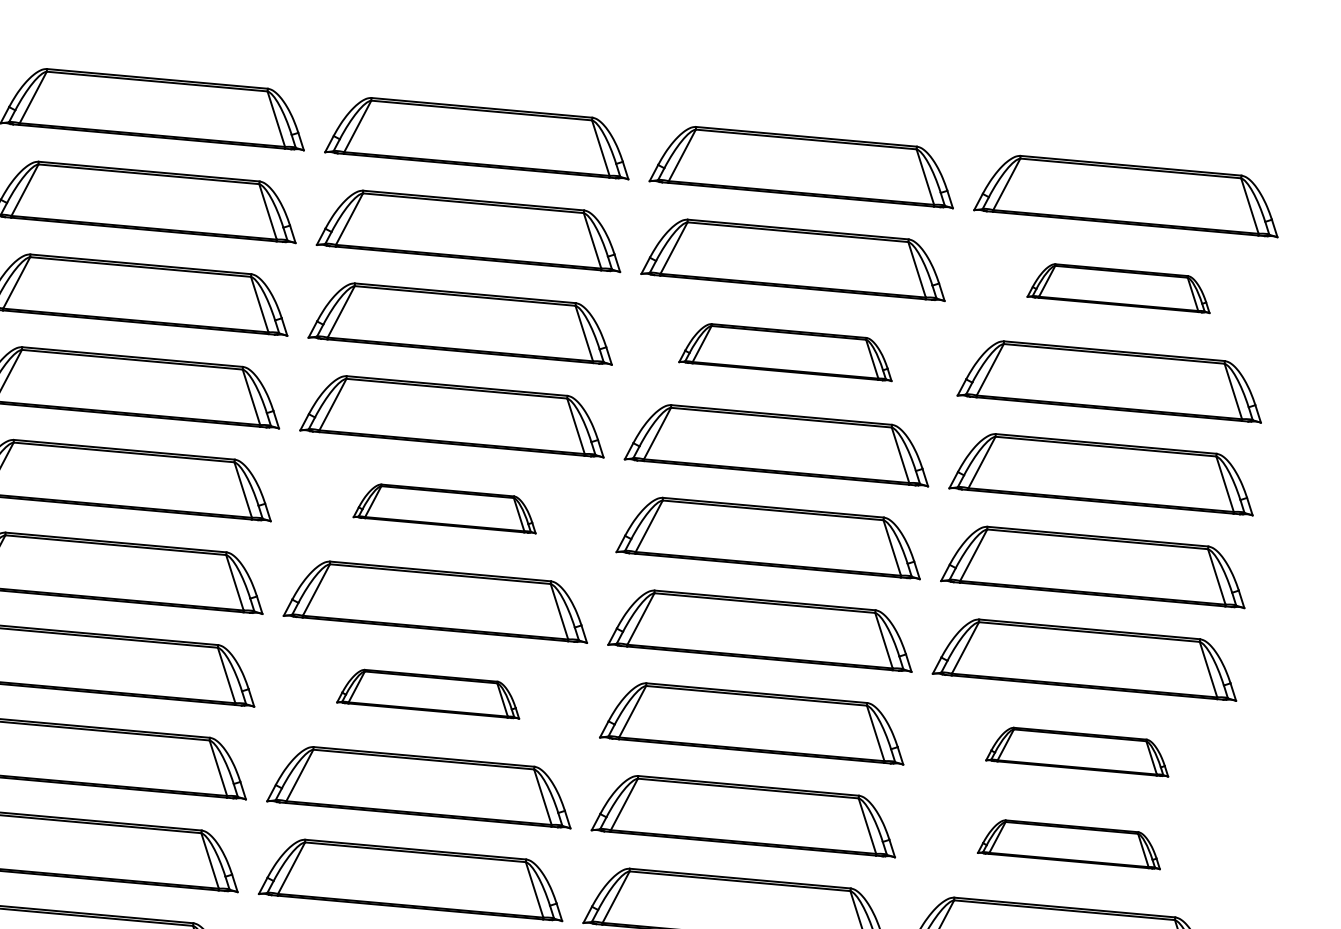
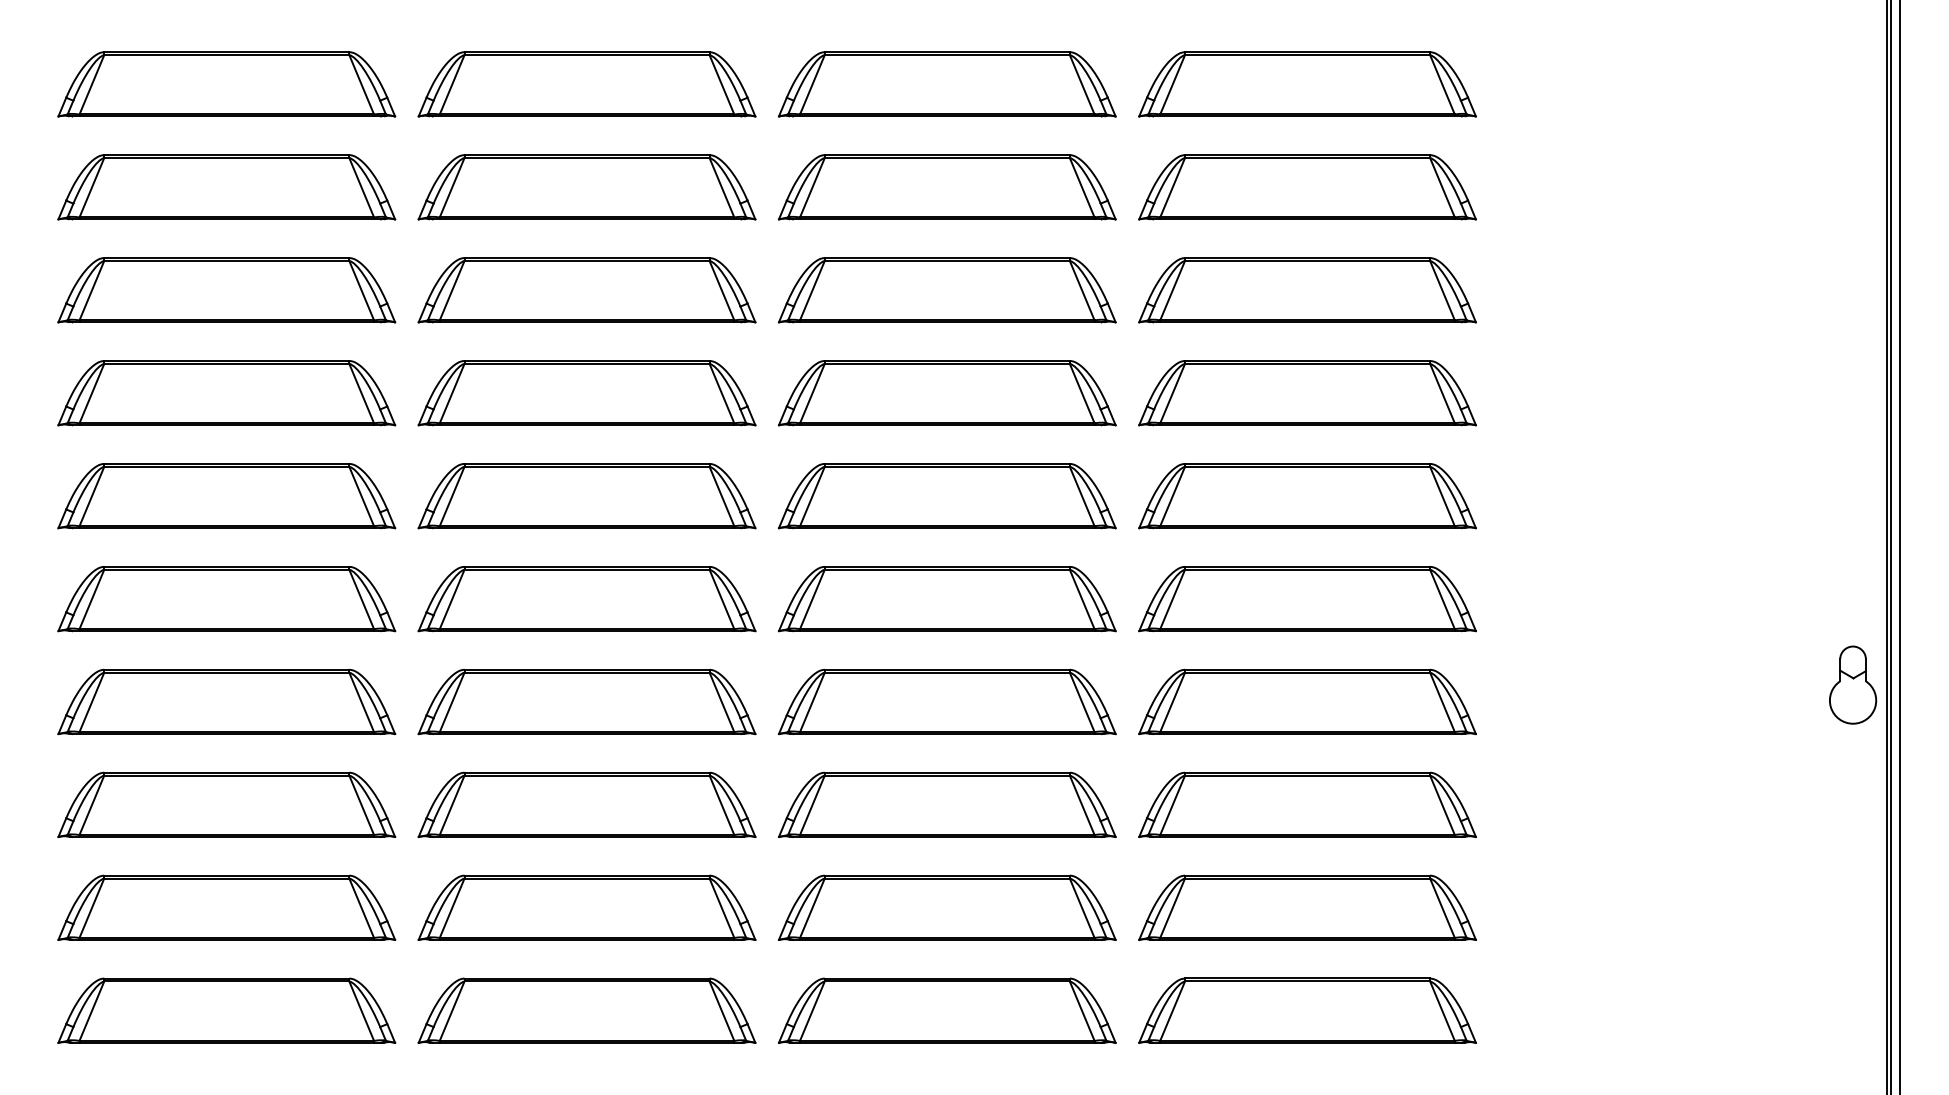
part: (1120, 287) -> (1307, 187), size x1.67
part: (786, 351) -> (946, 290), size x1.43
part: (445, 508) -> (586, 496), size x1.67
part: (429, 692) -> (586, 701), size x1.67
part: (1078, 750) -> (1307, 701), size x1.67
part: (1070, 843) -> (1307, 804), size x1.67

